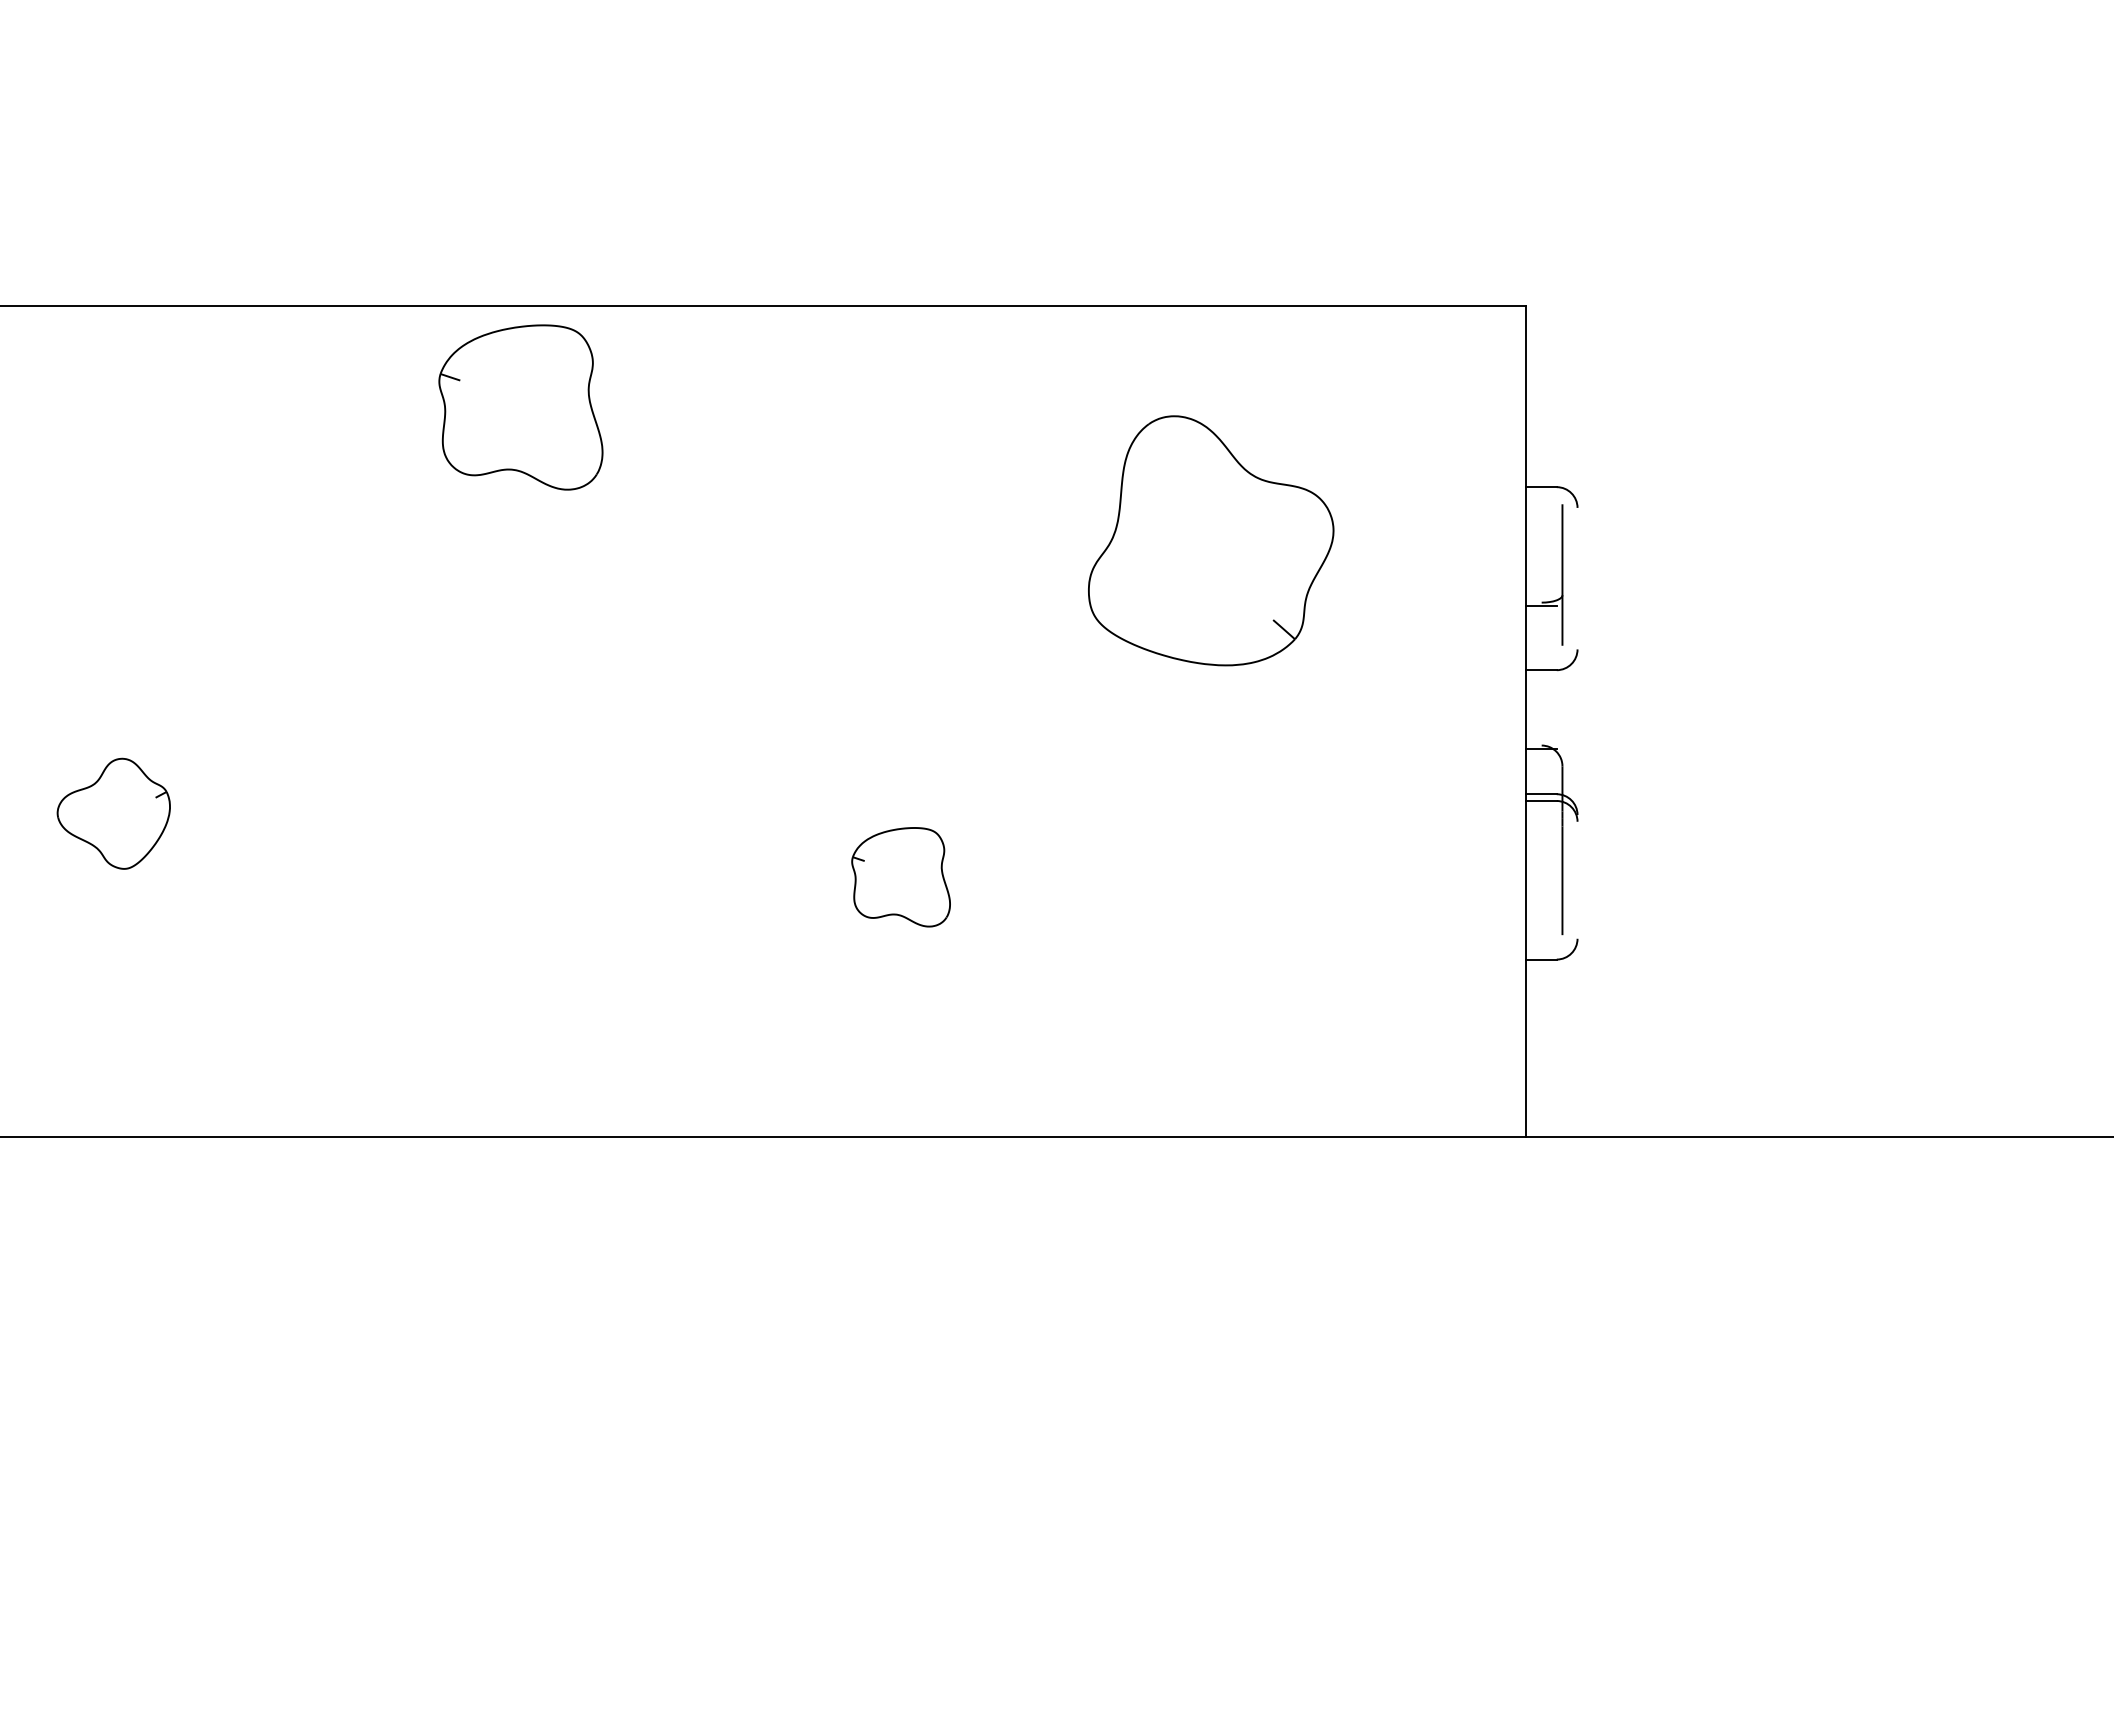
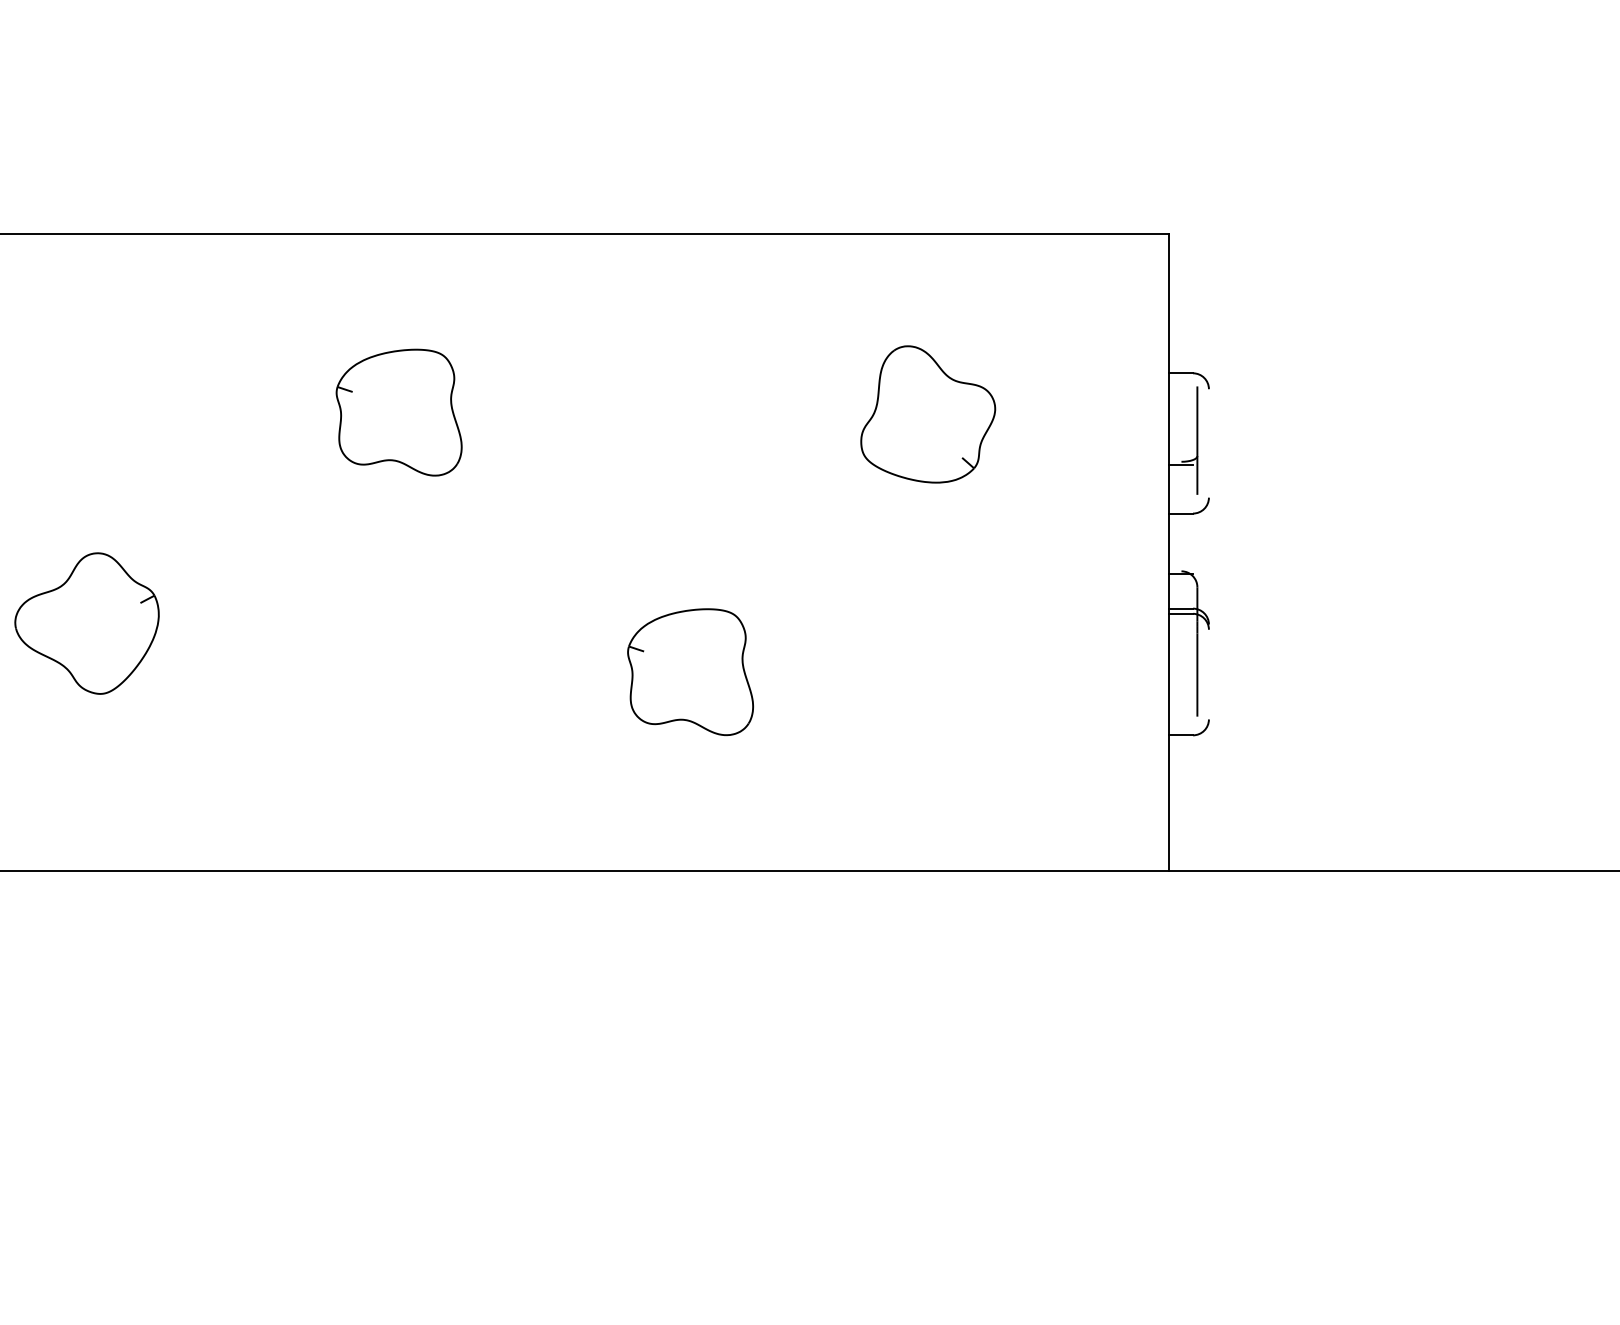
part: (520, 407) -> (398, 412), moved
part: (1211, 540) -> (928, 414), size x0.71
part: (113, 813) -> (86, 623), size x1.67
part: (900, 877) -> (690, 672), size x1.67

